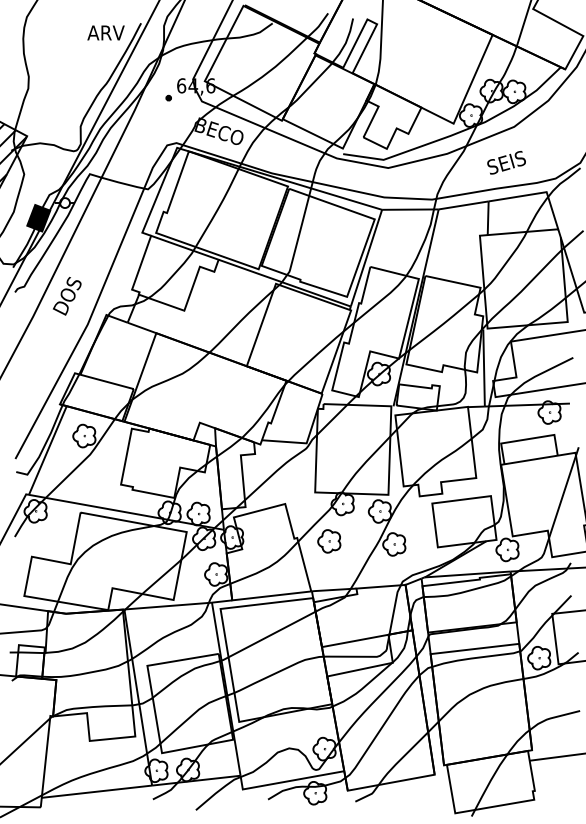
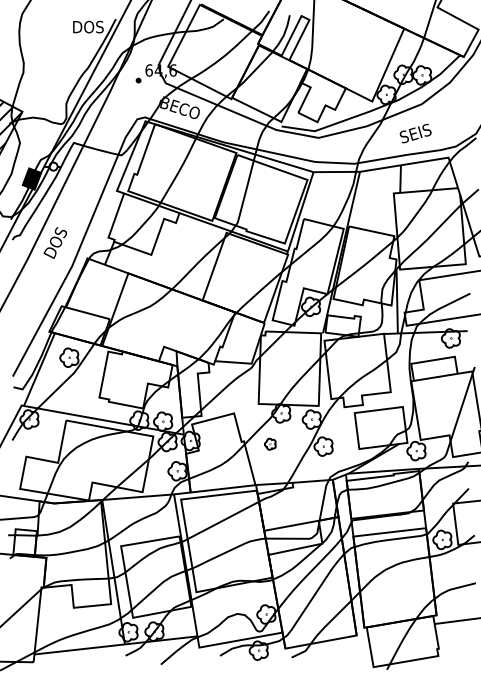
text: (106, 32) -> (87, 26), ARV -> DOS
part: (329, 541) -> (270, 444), size x0.6

